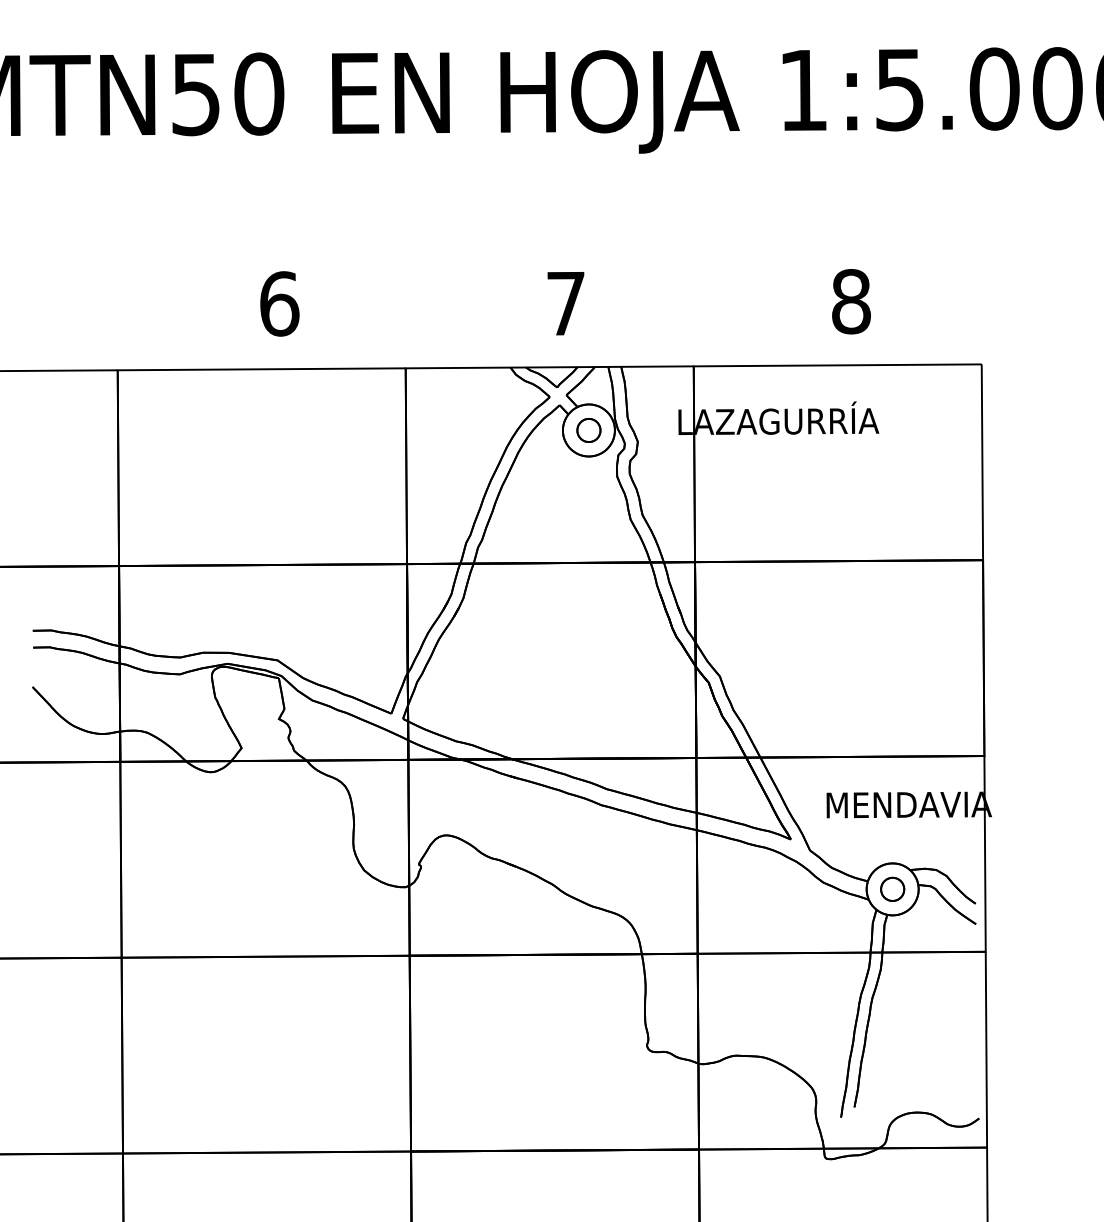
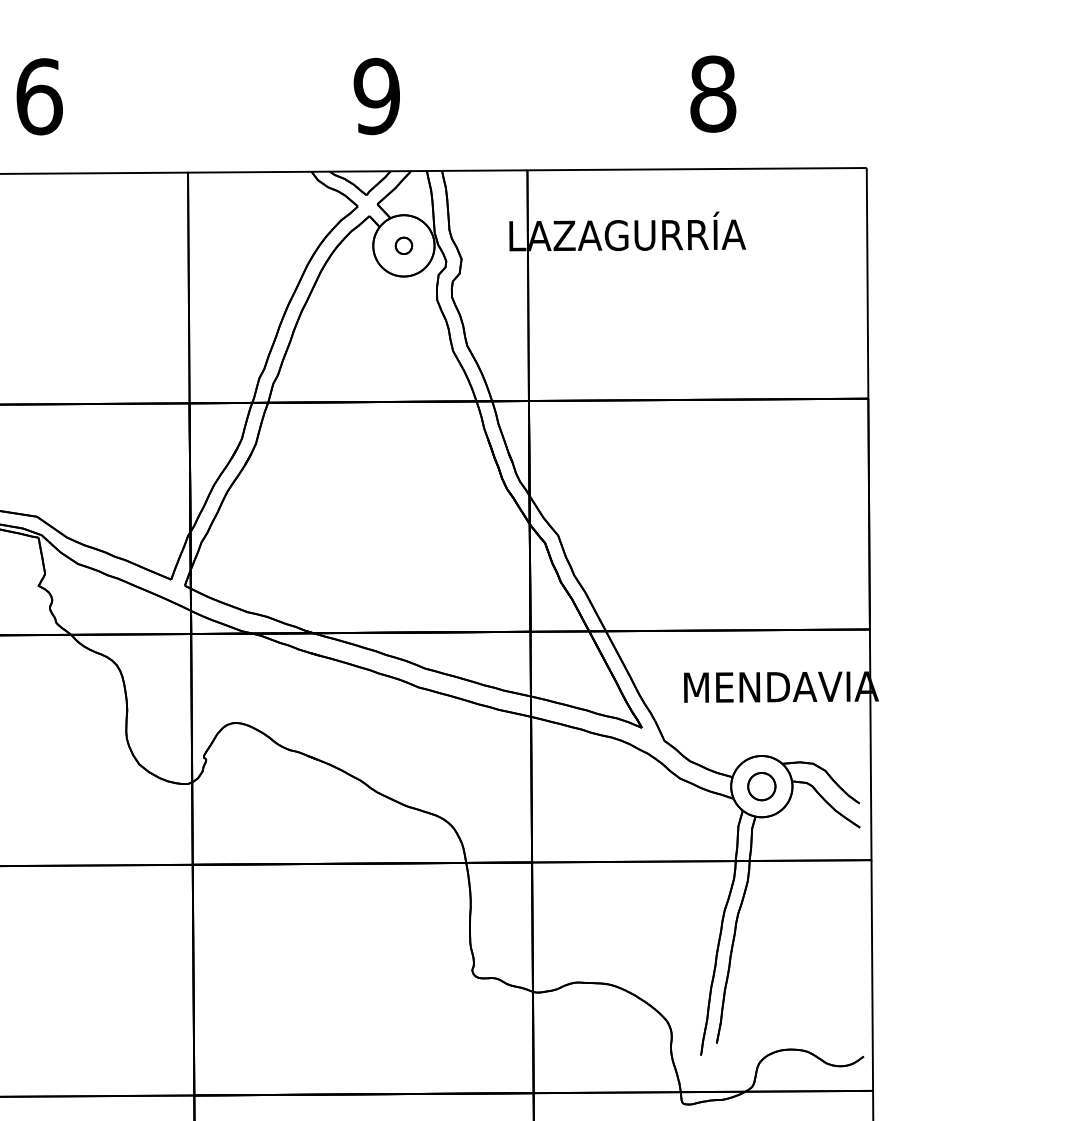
text: (565, 303) -> (376, 96), 7 -> 9
part: (588, 430) -> (403, 245), size x0.6

